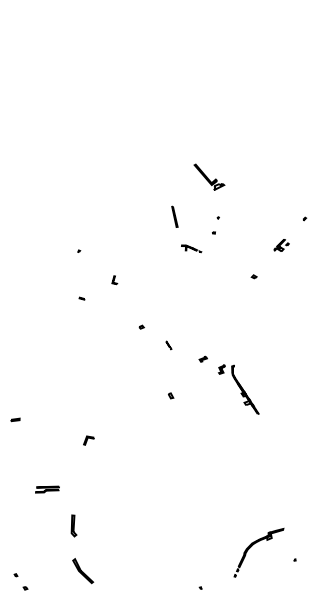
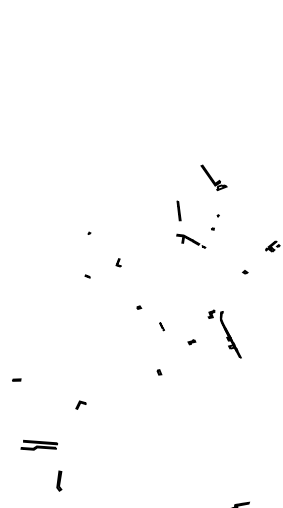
part: (191, 248) -> (191, 241), size x1.67
part: (238, 389) -> (224, 333), moved
part: (47, 489) -> (39, 445), size x1.67

